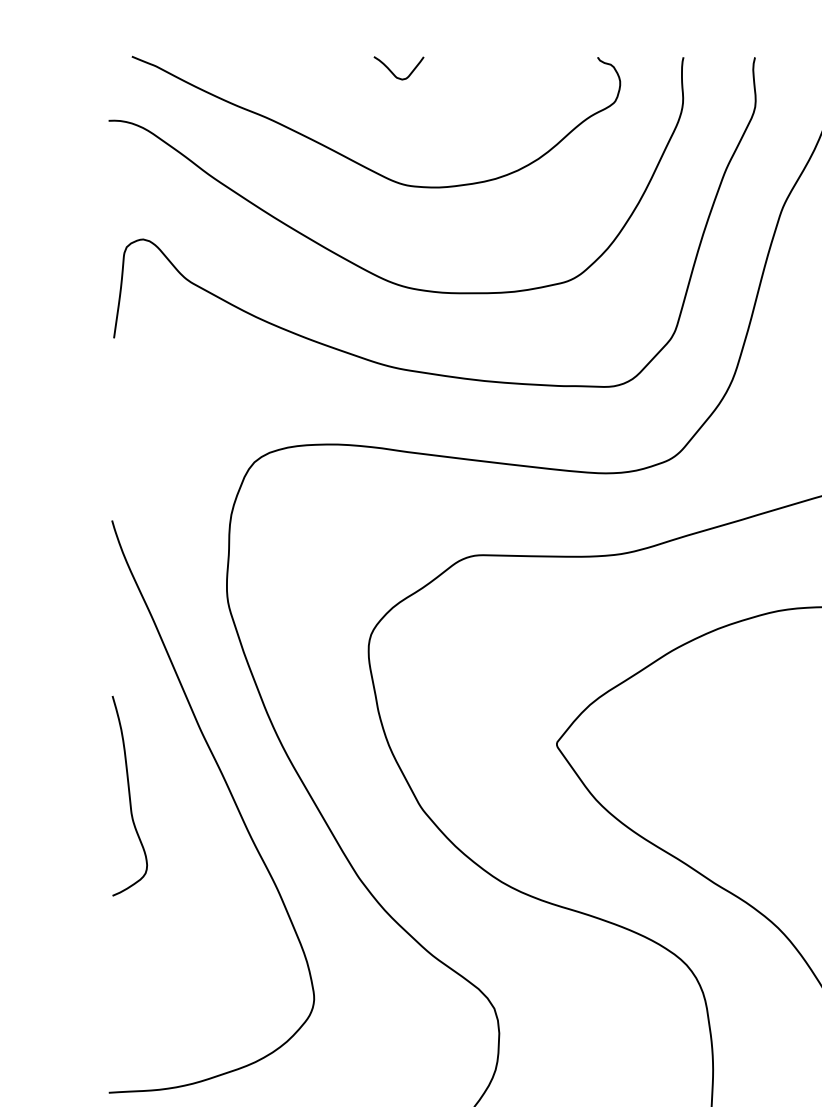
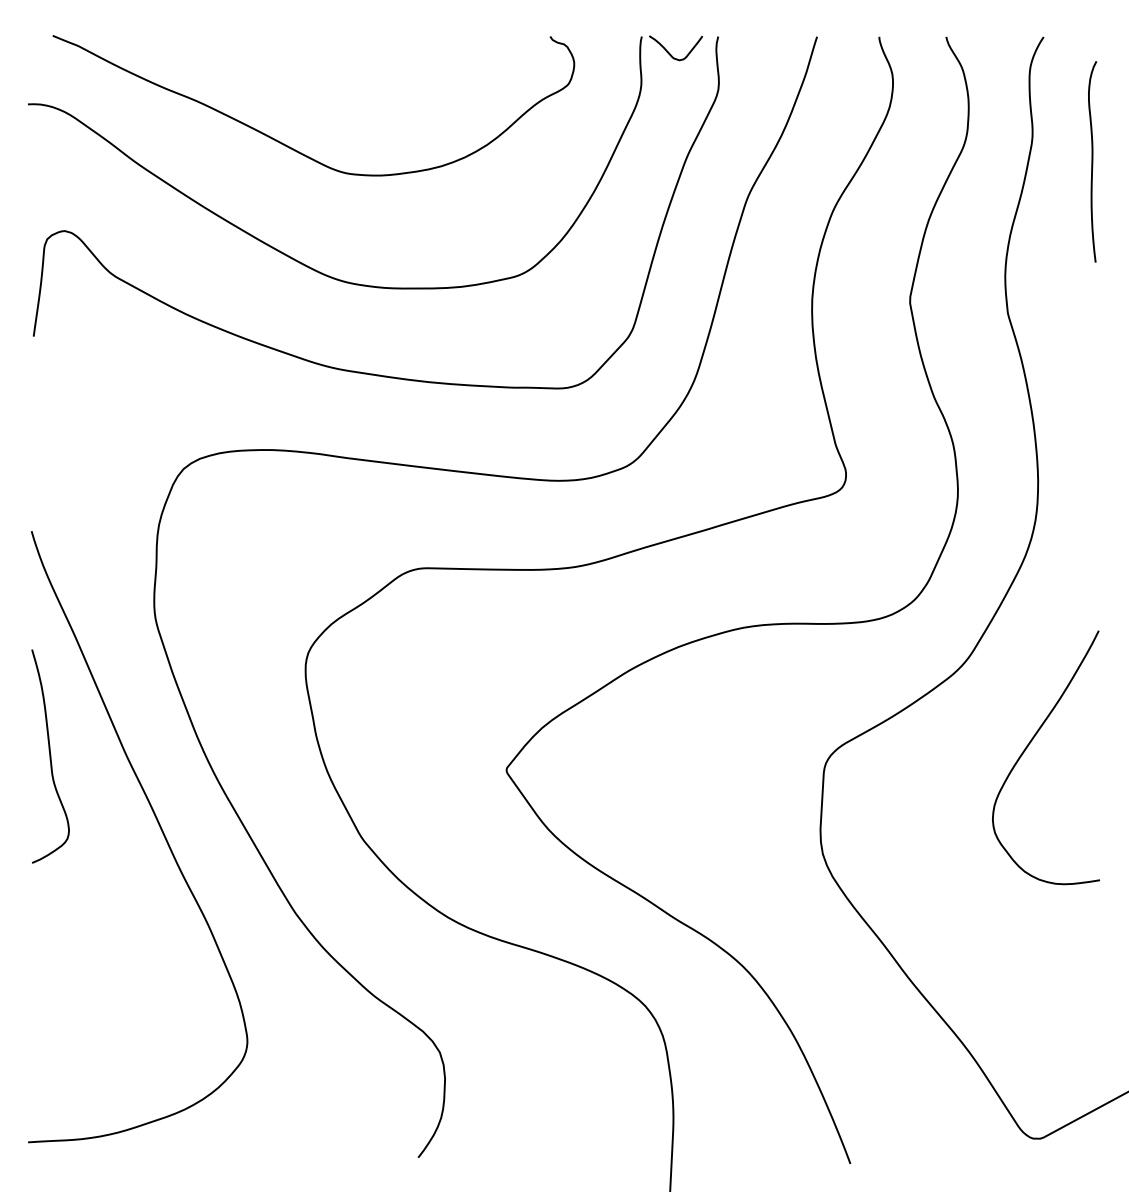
curve: (393, 73) -> (670, 53), moved
curve: (129, 796) -> (50, 756), moved

